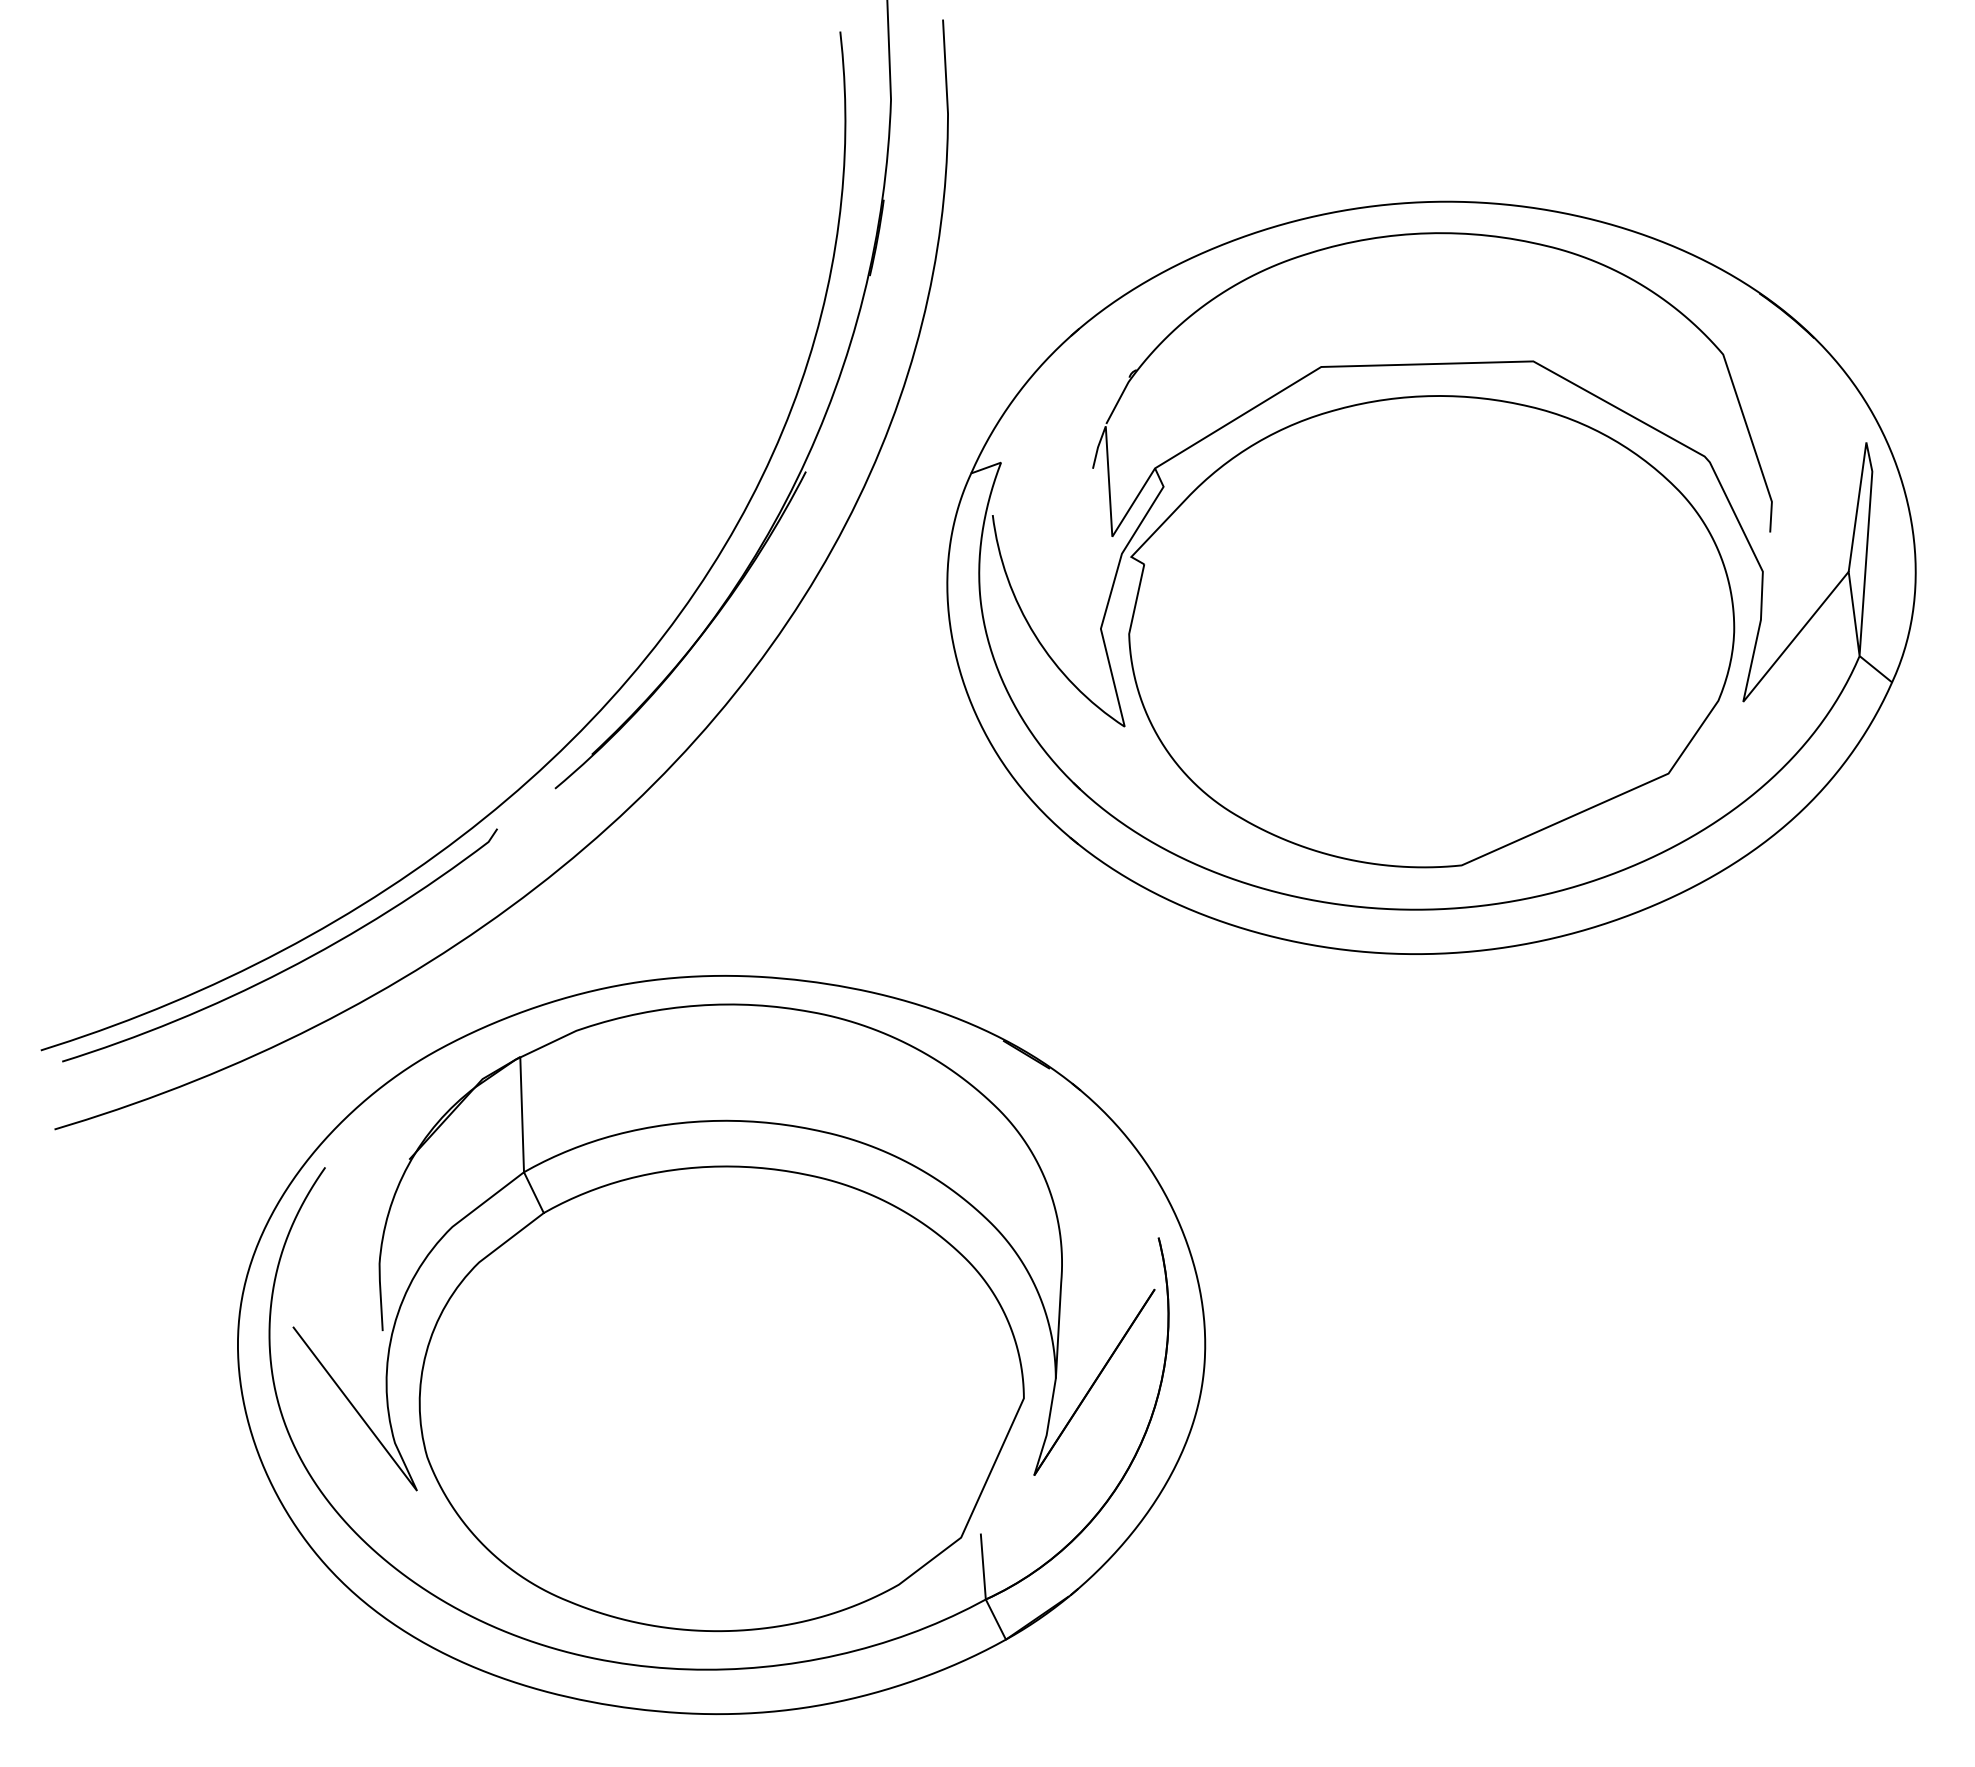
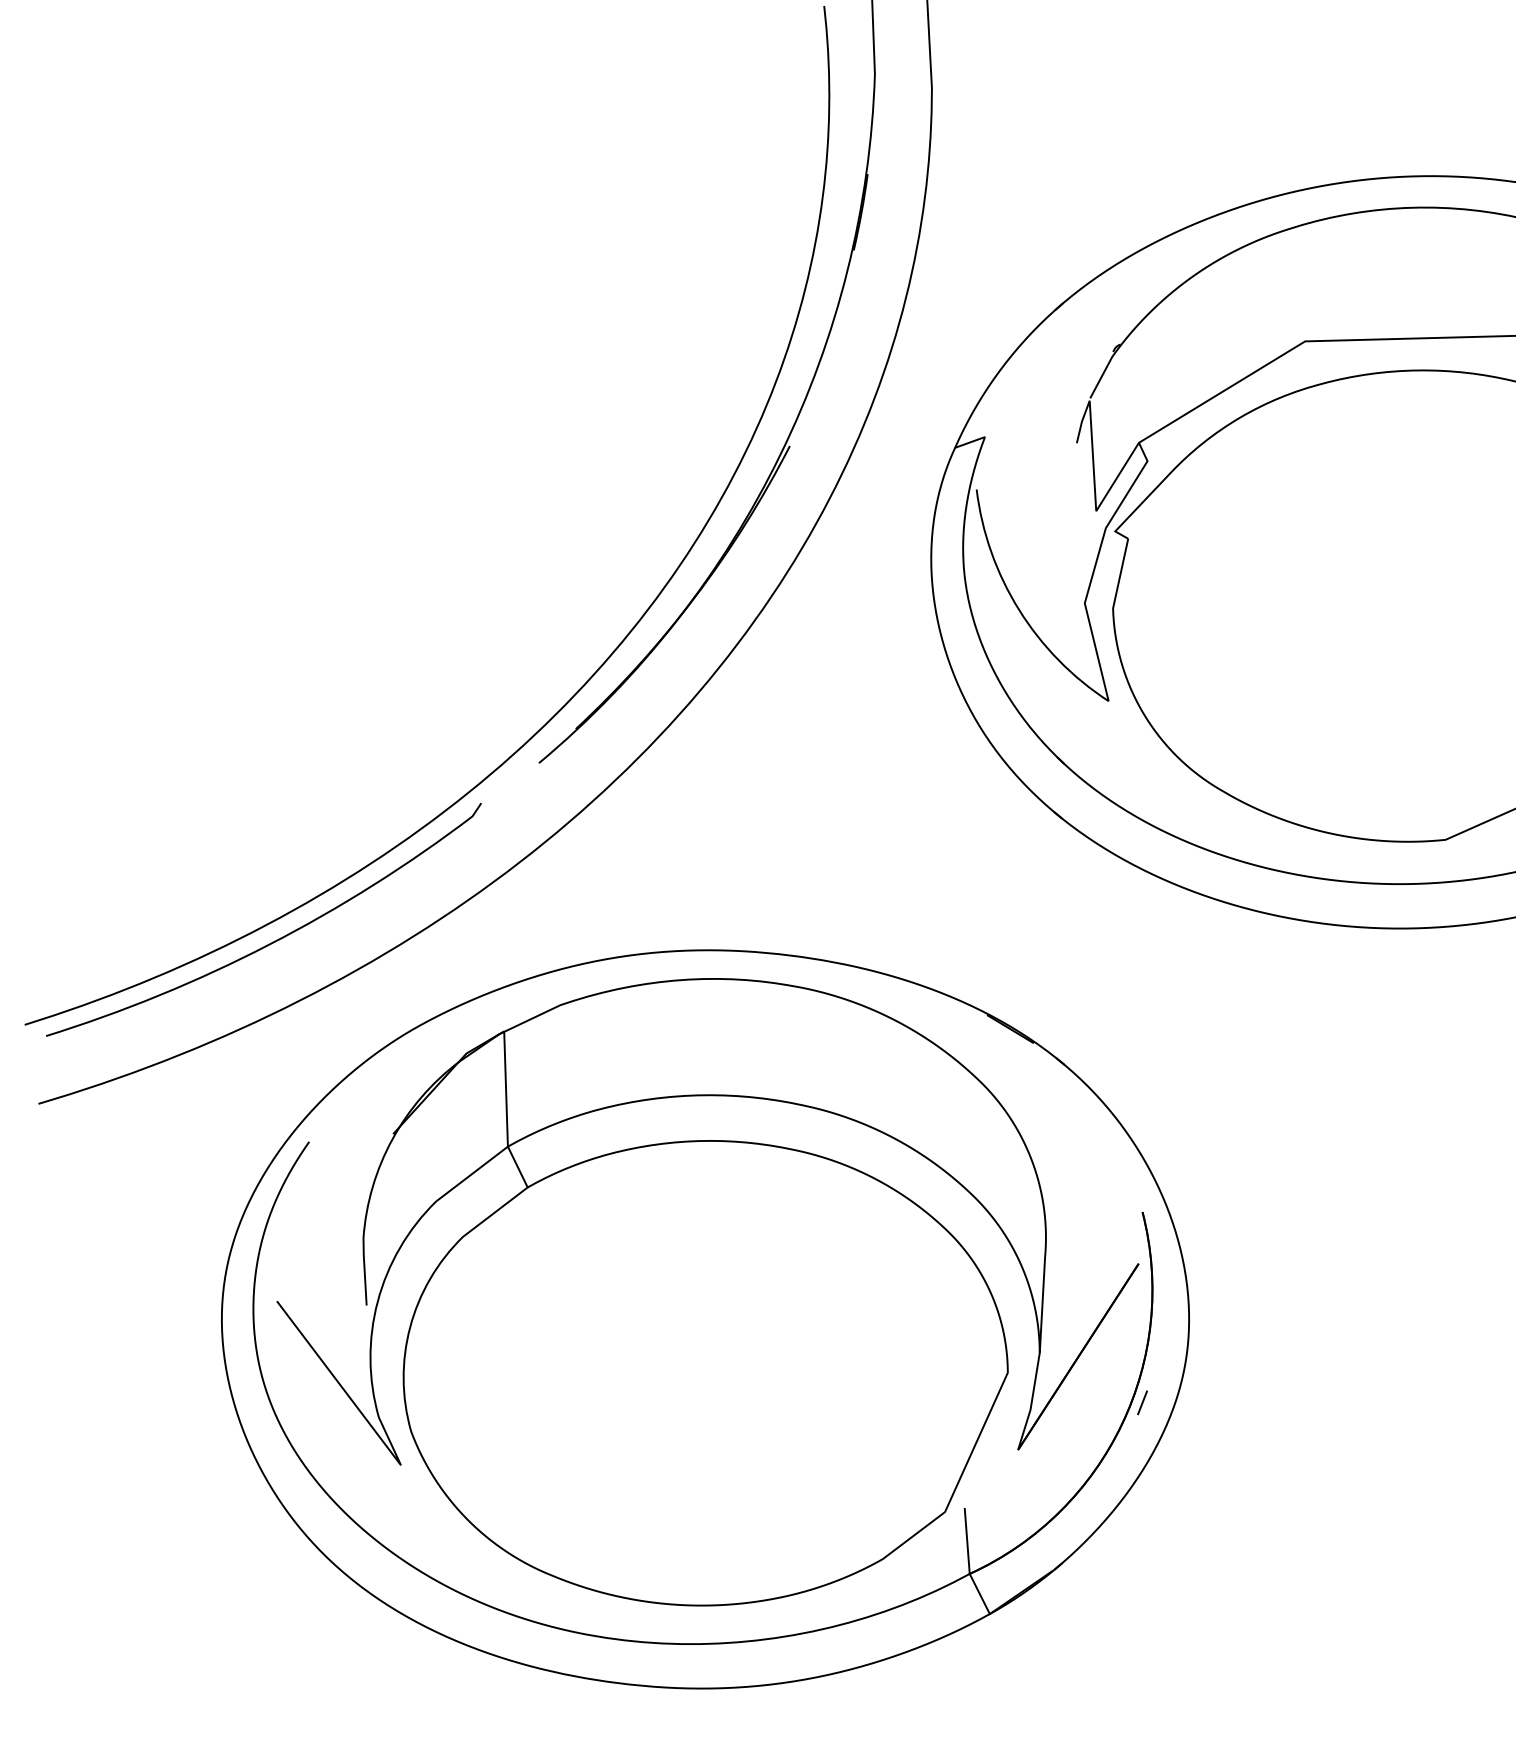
line: (1158, 1428) -> (1142, 1402), added

